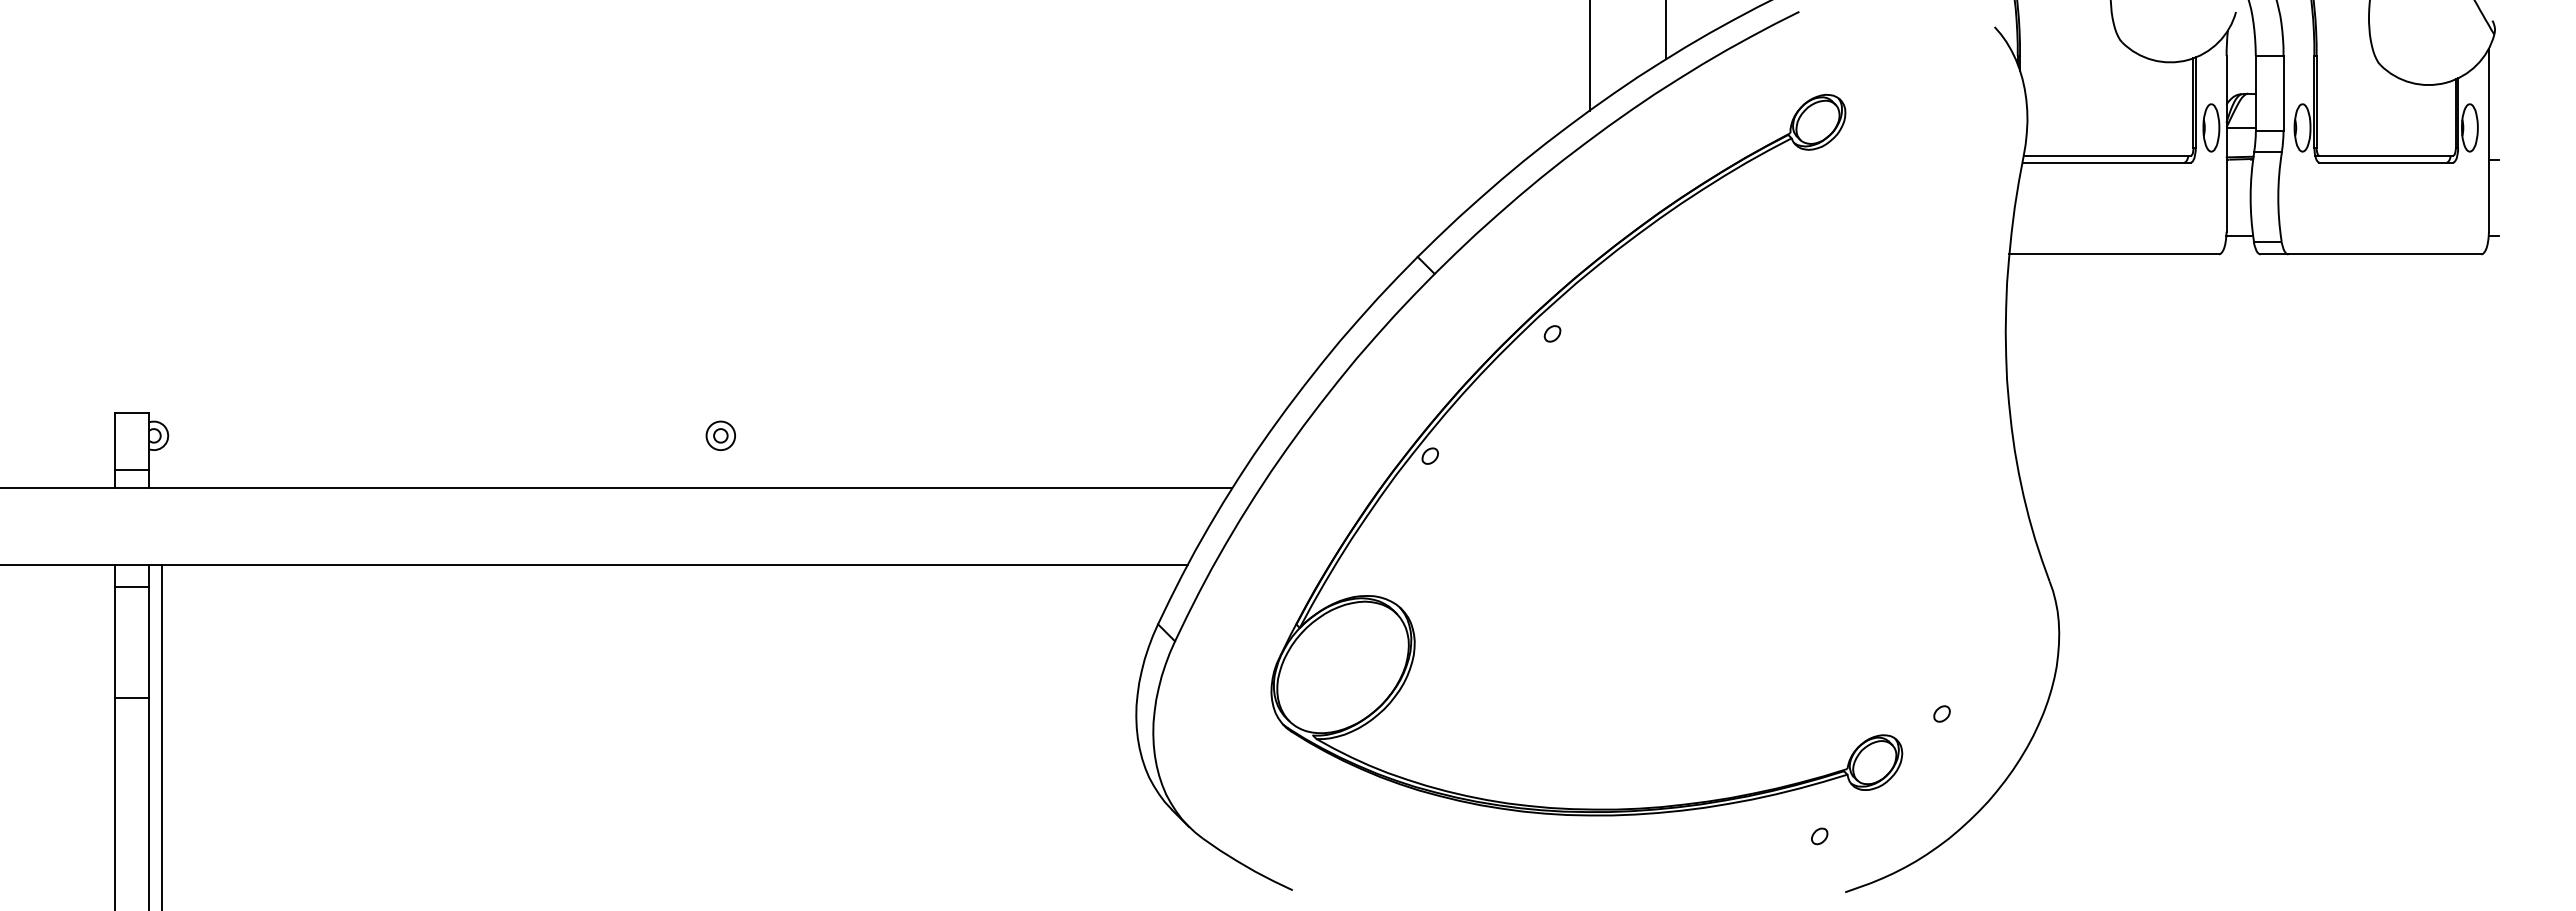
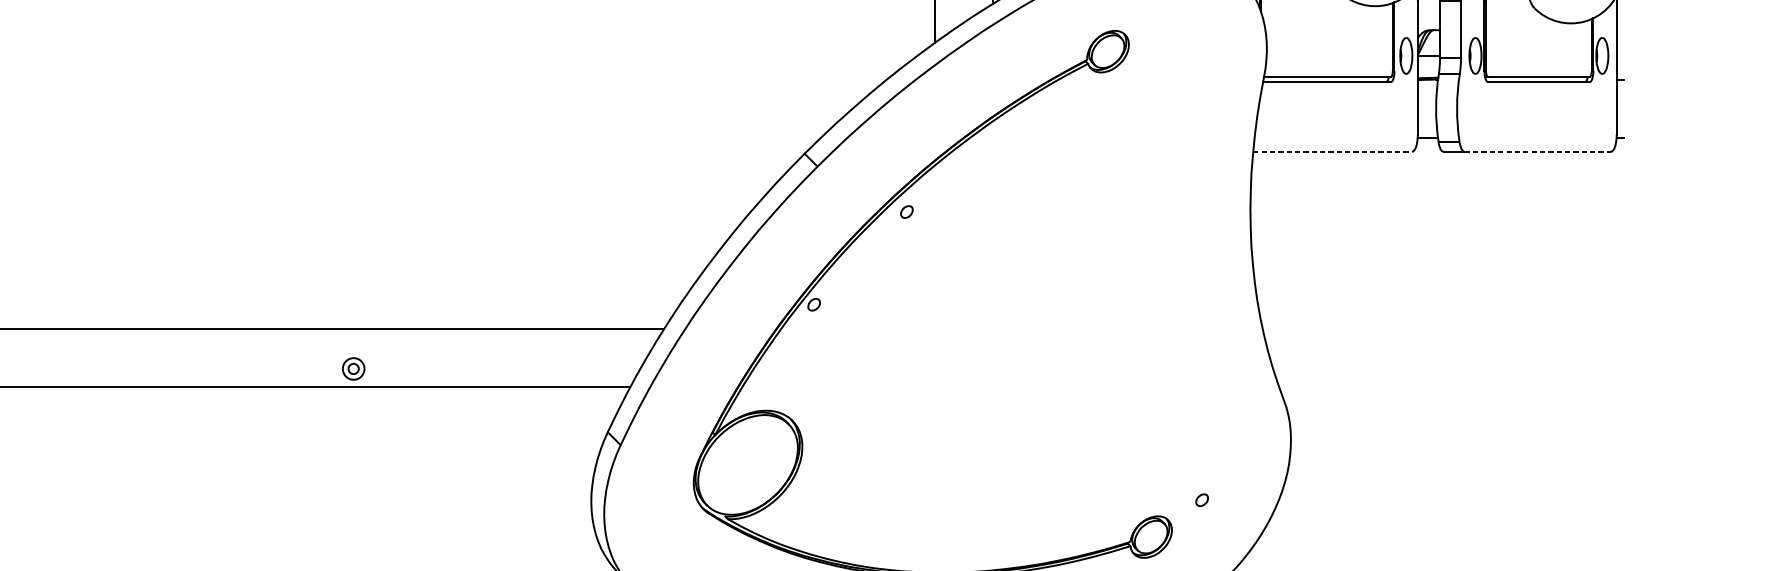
line: (2114, 254) -> (1332, 151), solid -> dashed
line: (2385, 254) -> (1538, 151), solid -> dashed
part: (720, 435) -> (353, 368), moved

